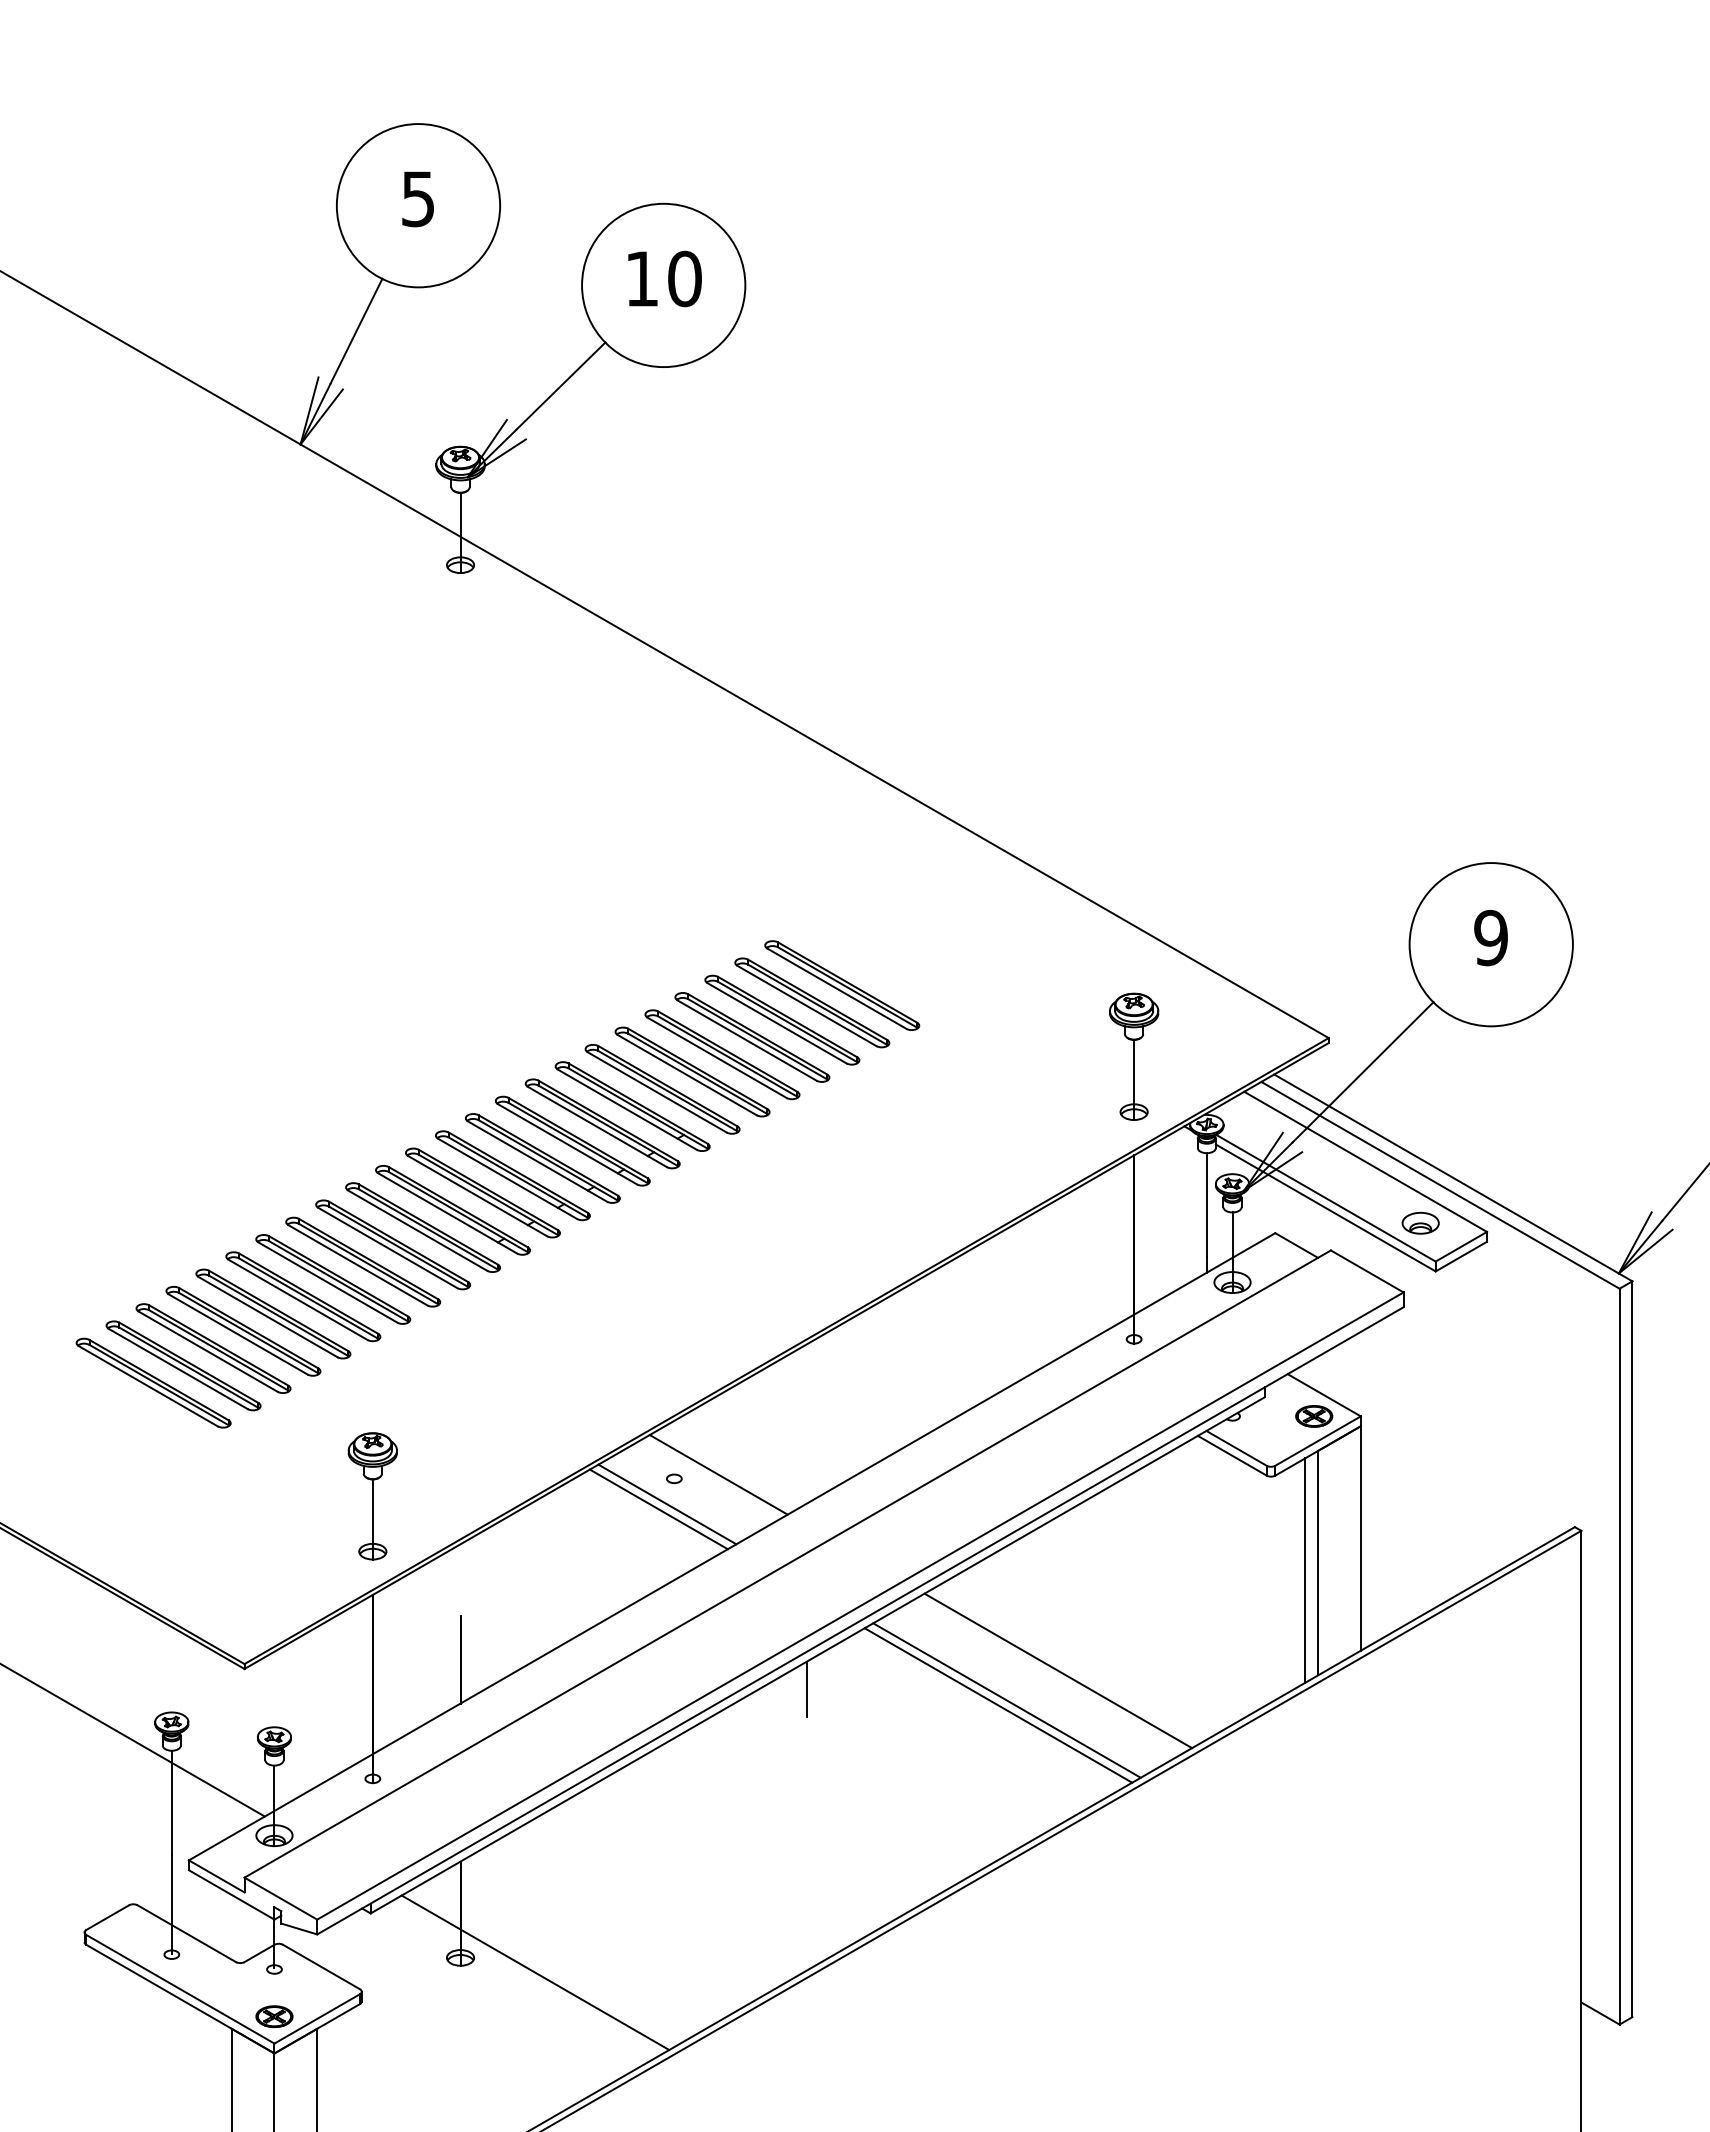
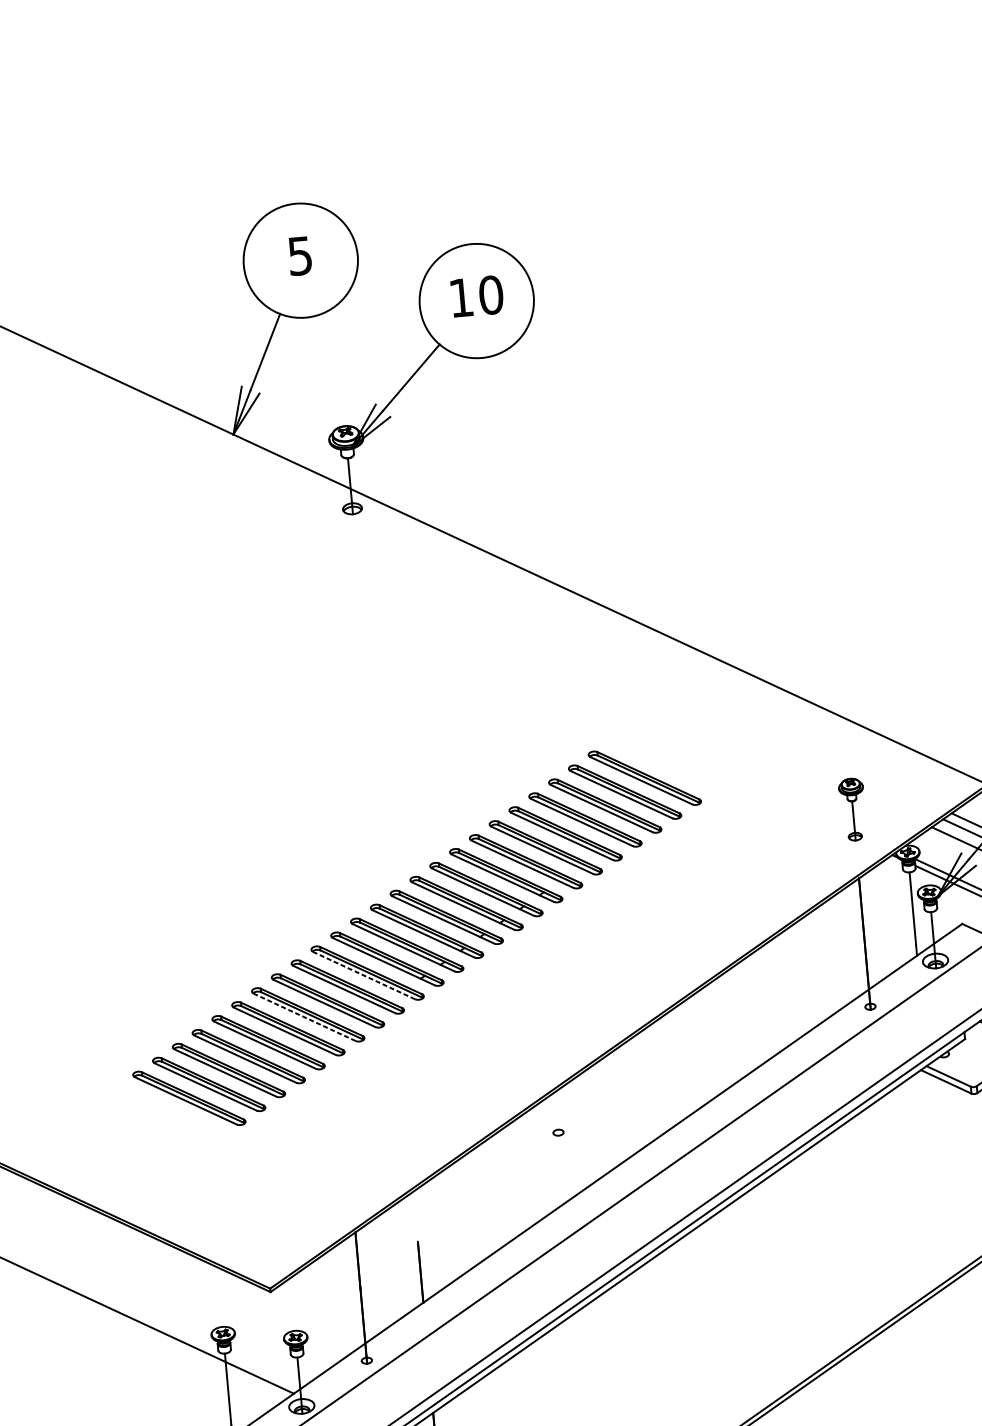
part: (1134, 1056) -> (853, 809), size x0.7
line: (417, 1230) -> (363, 975), solid -> dashed
line: (327, 1282) -> (304, 1017), solid -> dashed
line: (718, 1474) -> (589, 1126), removed
part: (372, 1496) -> (349, 1163), removed
line: (667, 1504) -> (555, 1151), removed
line: (658, 1509) -> (549, 1155), removed
line: (1058, 1670) -> (838, 1242), removed
line: (806, 1688) -> (663, 1270), removed
line: (1006, 1700) -> (803, 1266), removed
line: (998, 1705) -> (798, 1270), removed

